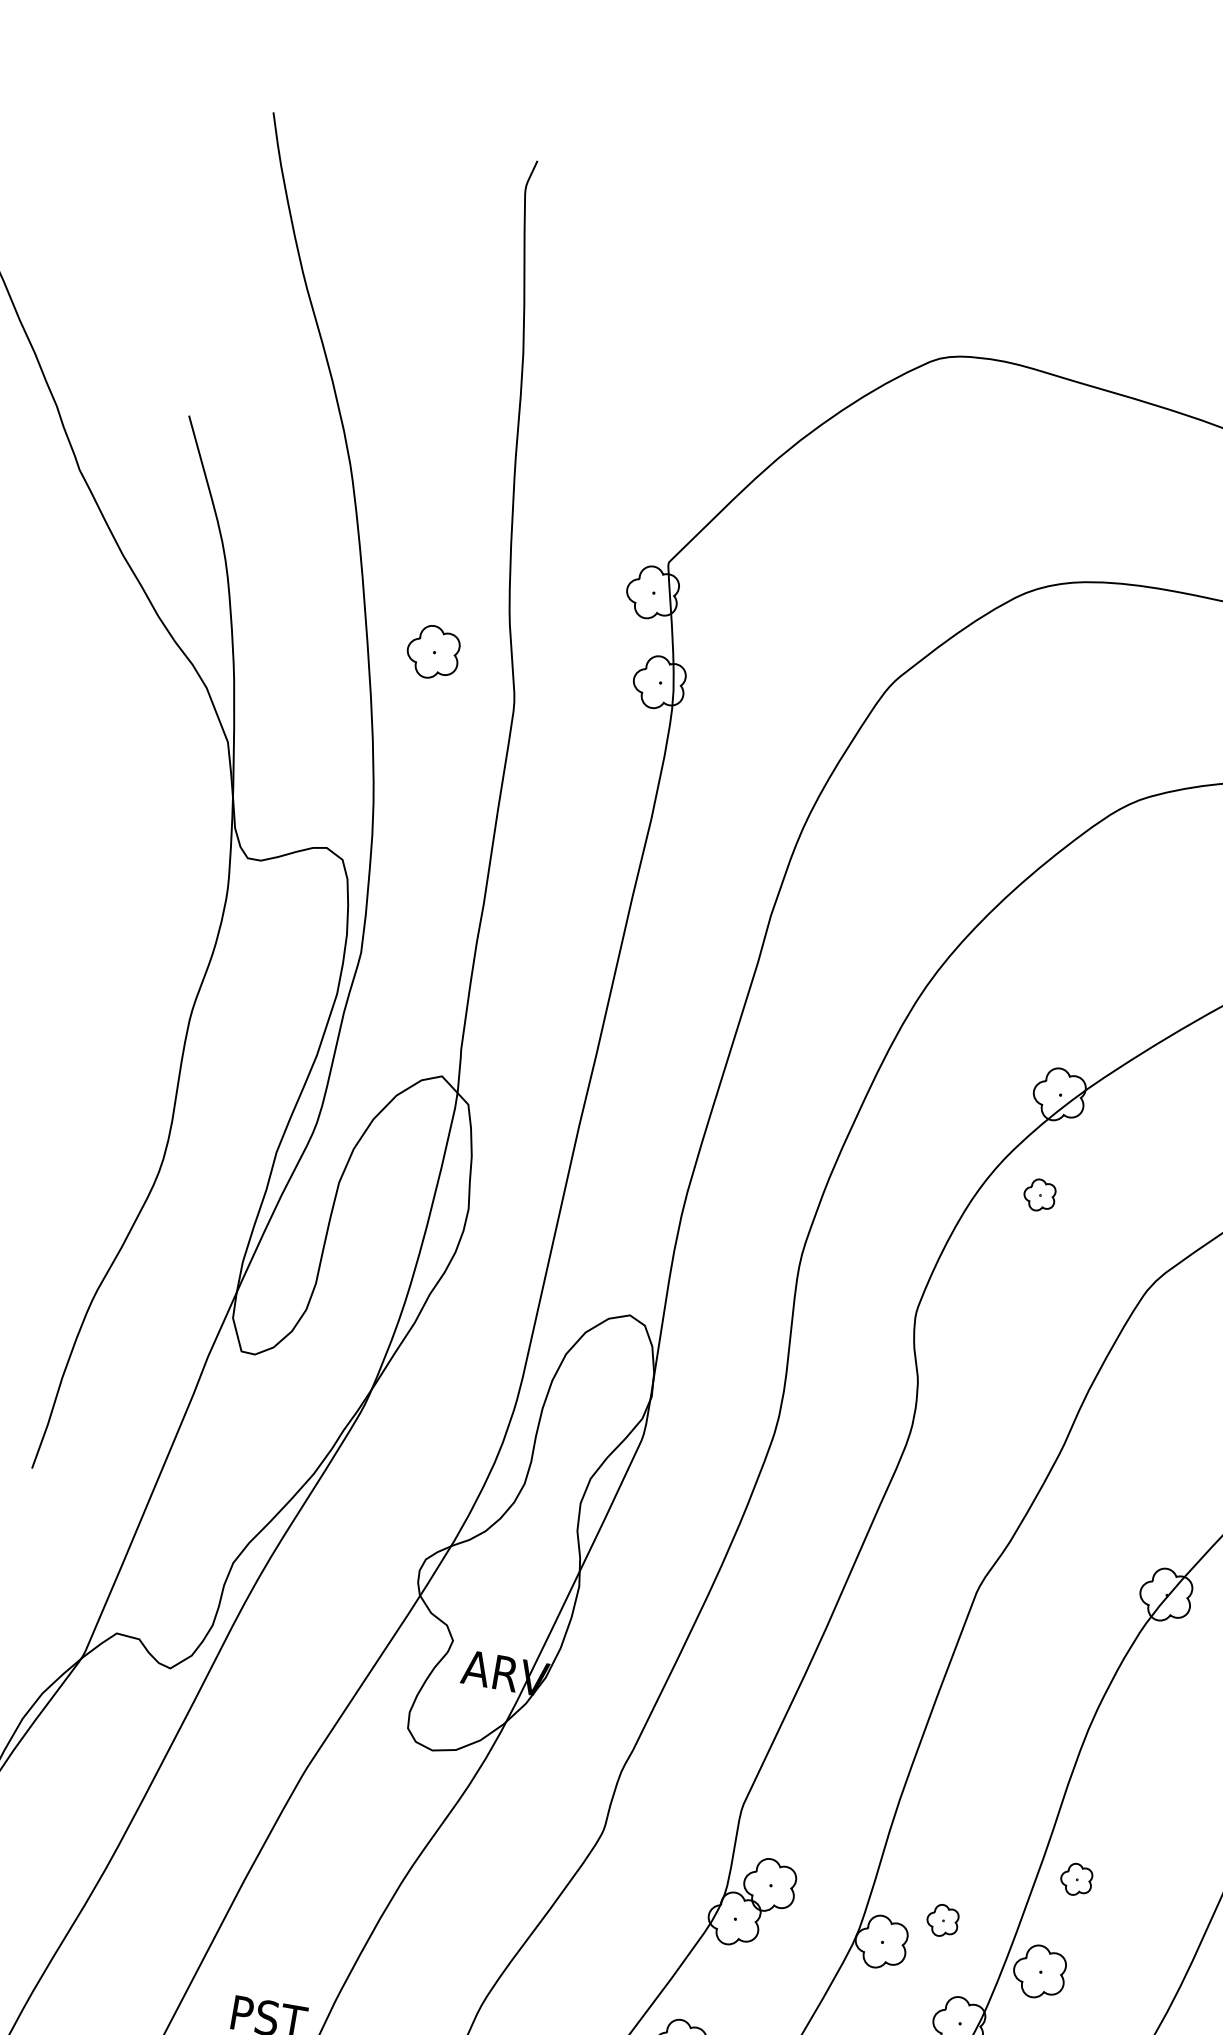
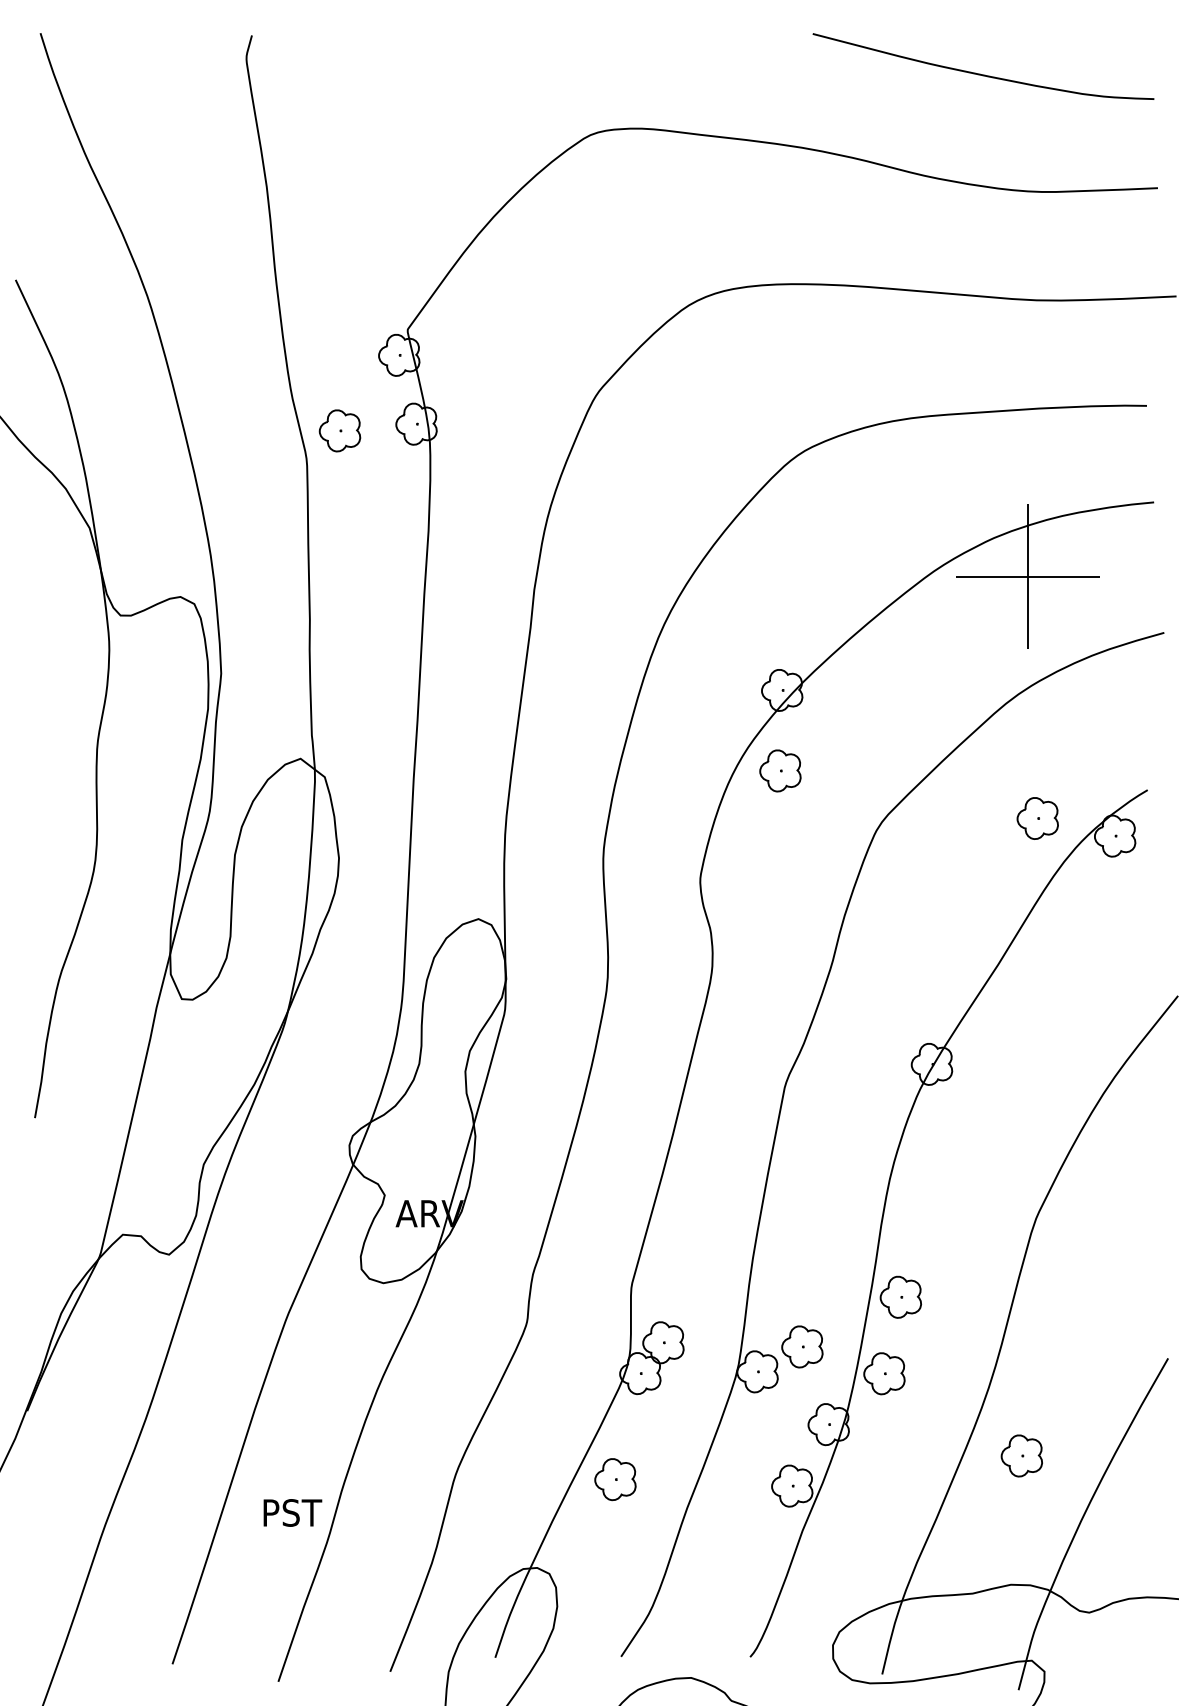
part: (432, 651) -> (339, 430), moved
part: (1039, 1194) -> (780, 770), size x1.67
part: (1076, 1878) -> (900, 1296), size x1.67
part: (943, 1920) -> (802, 1346), size x1.67

